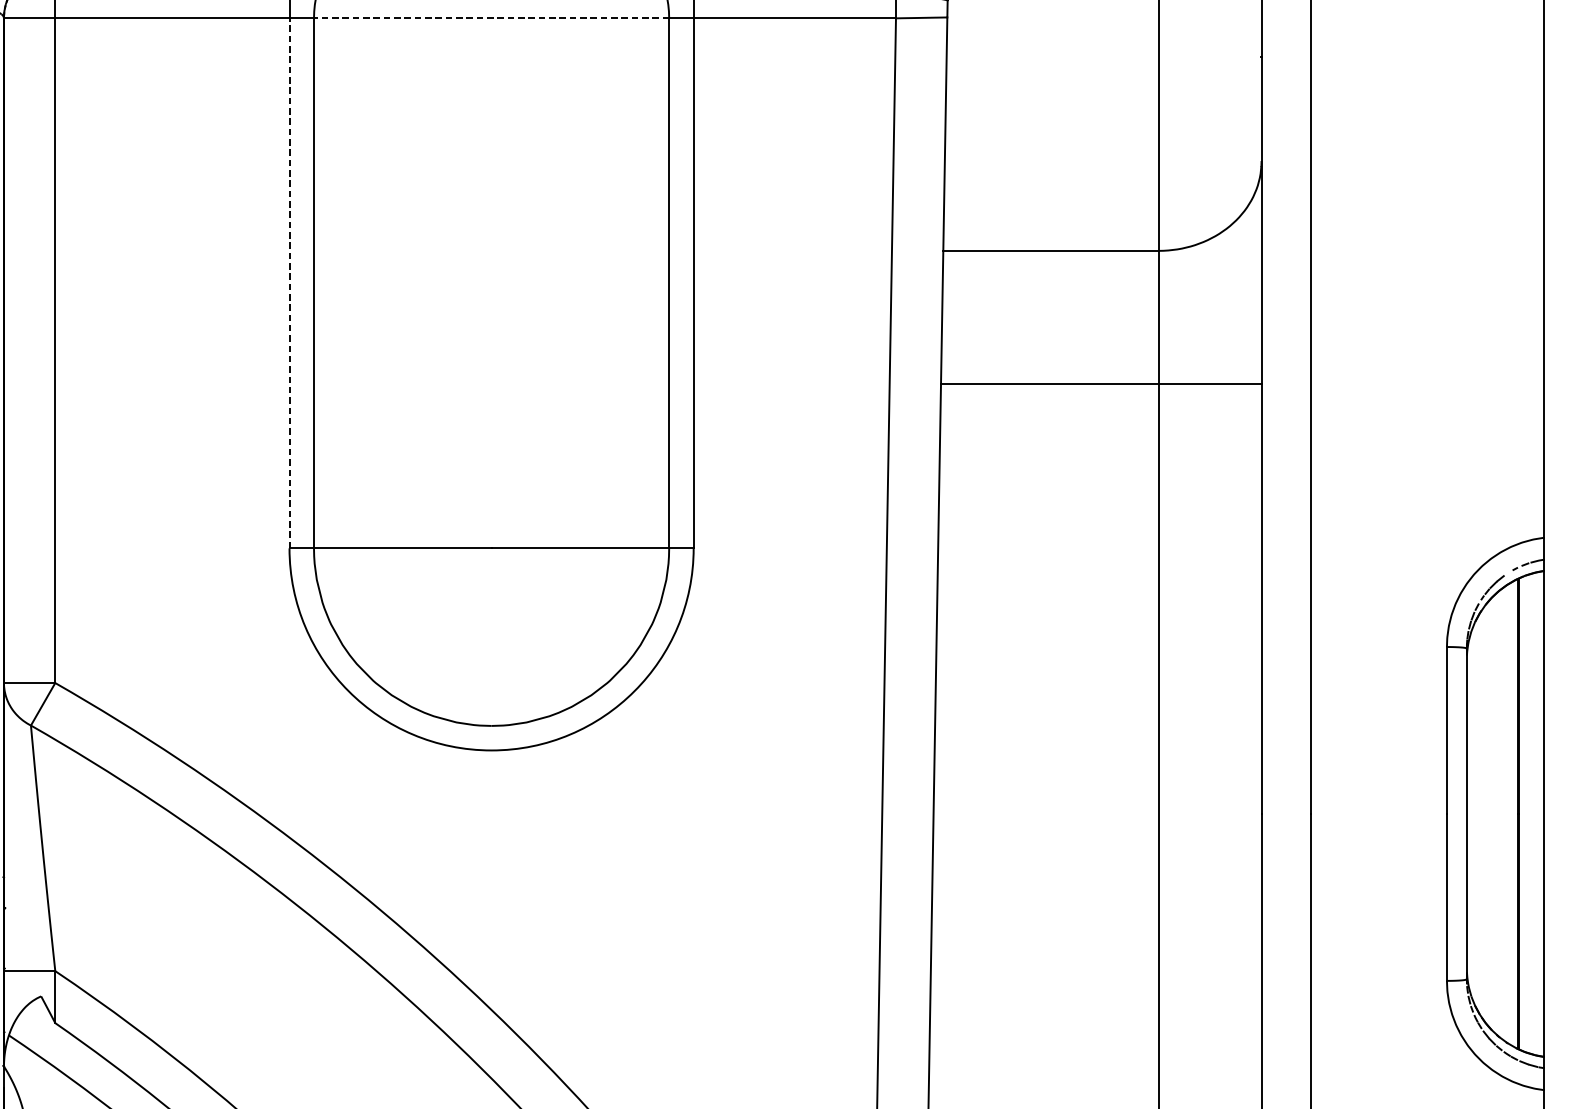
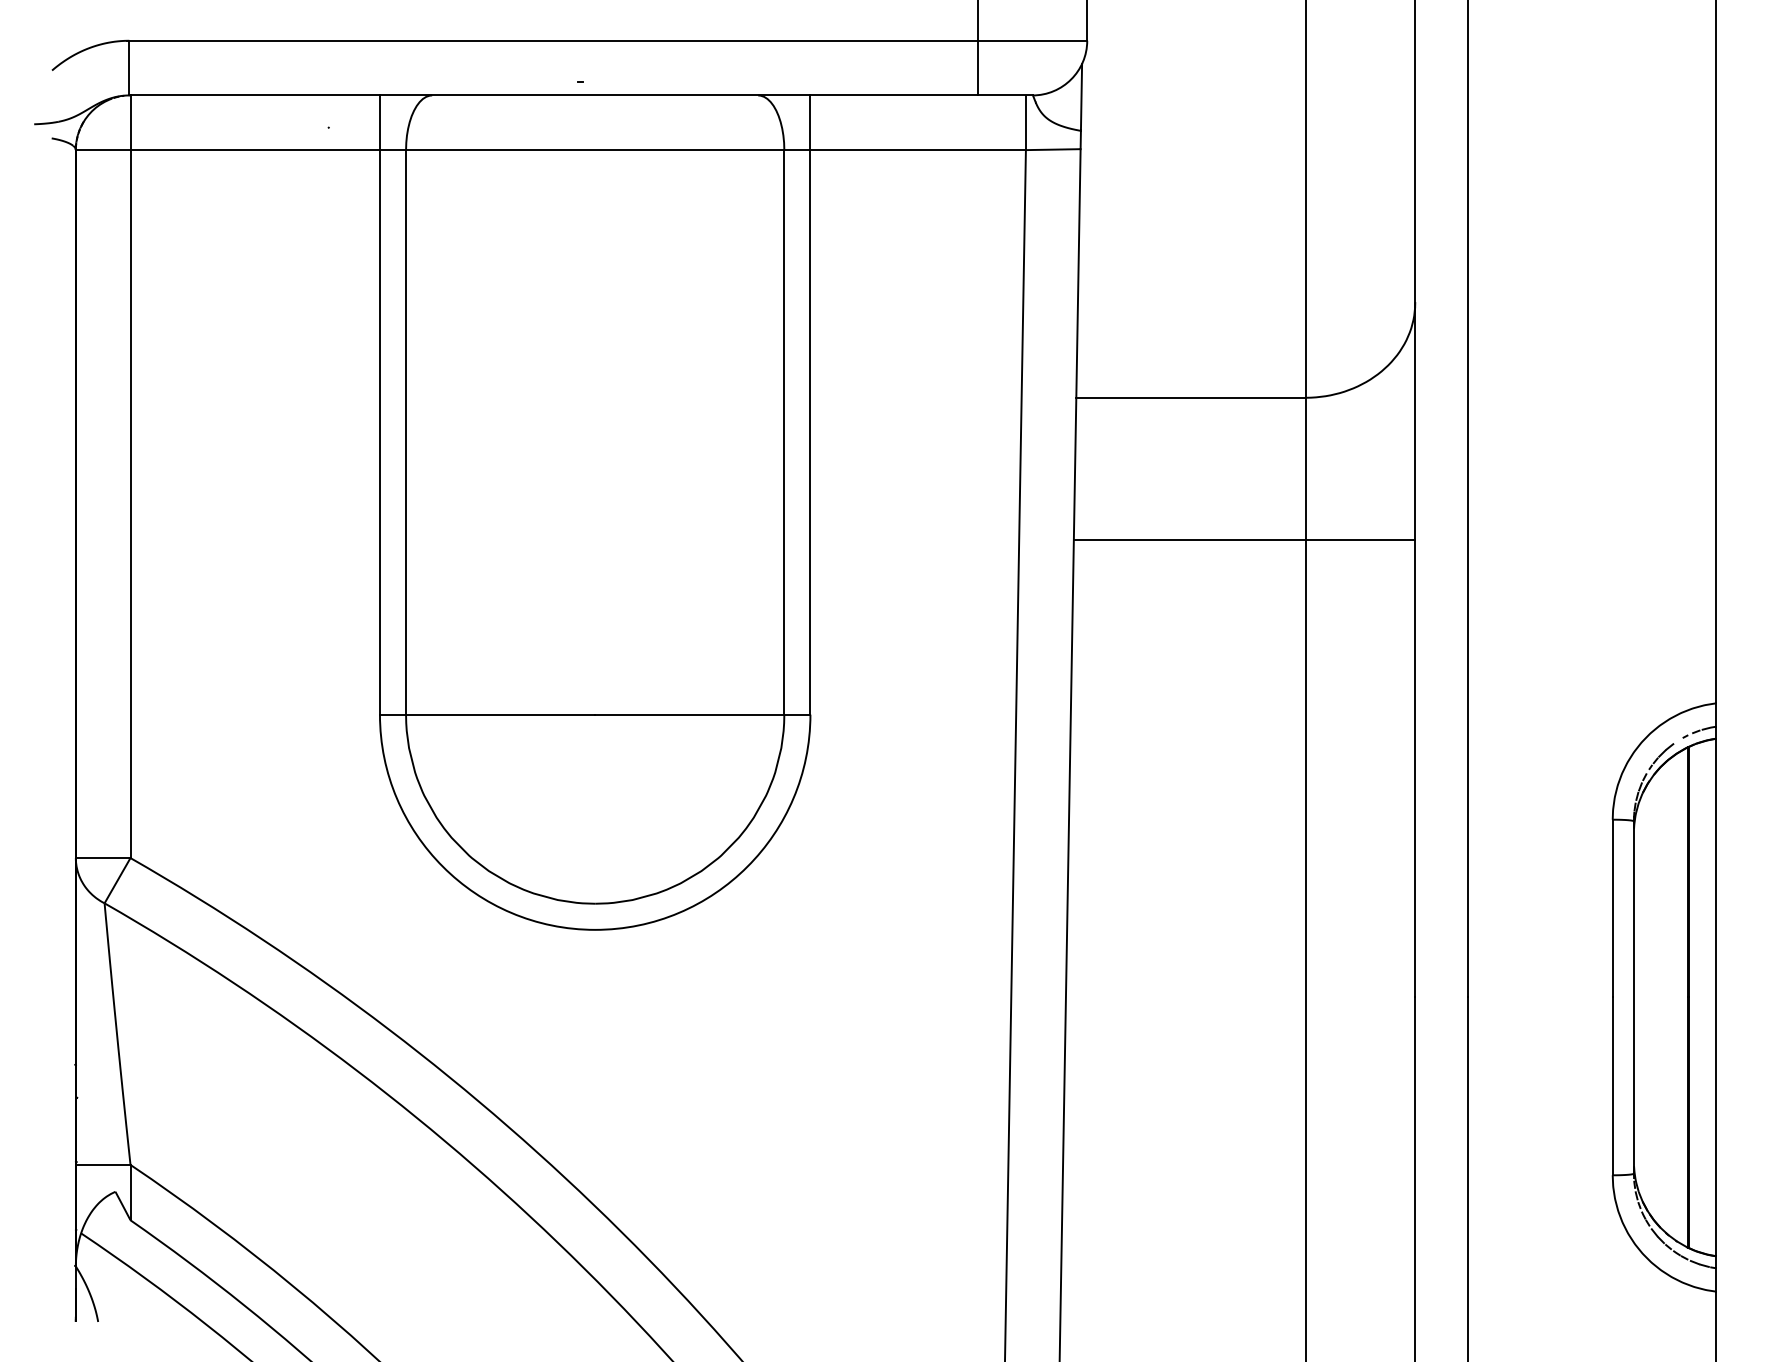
line: (490, 18) -> (594, 150), dashed -> solid
line: (289, 282) -> (379, 431), dashed -> solid

